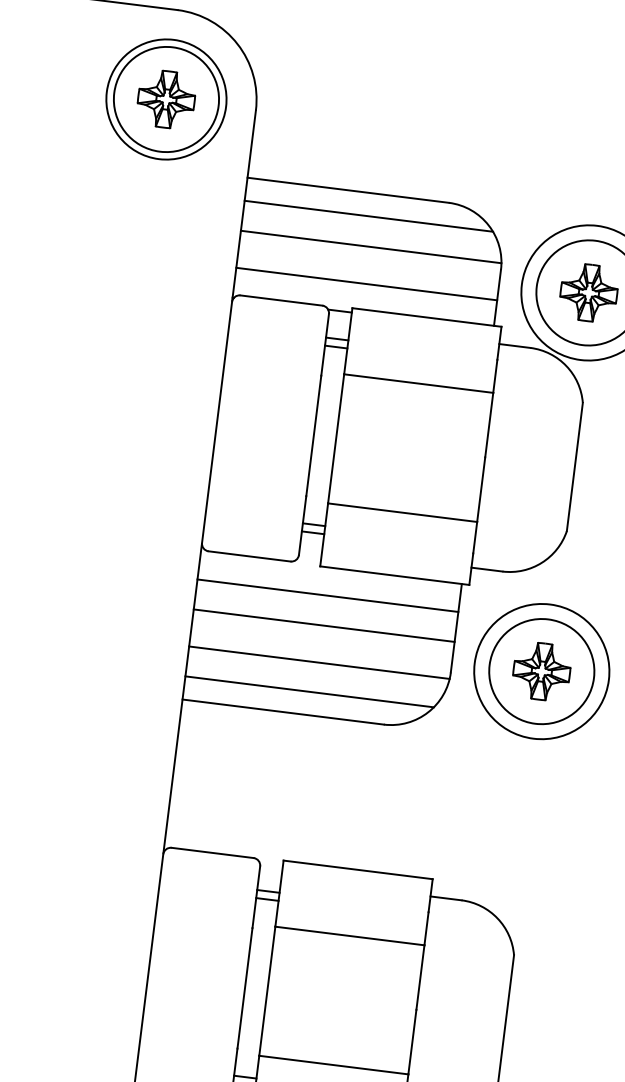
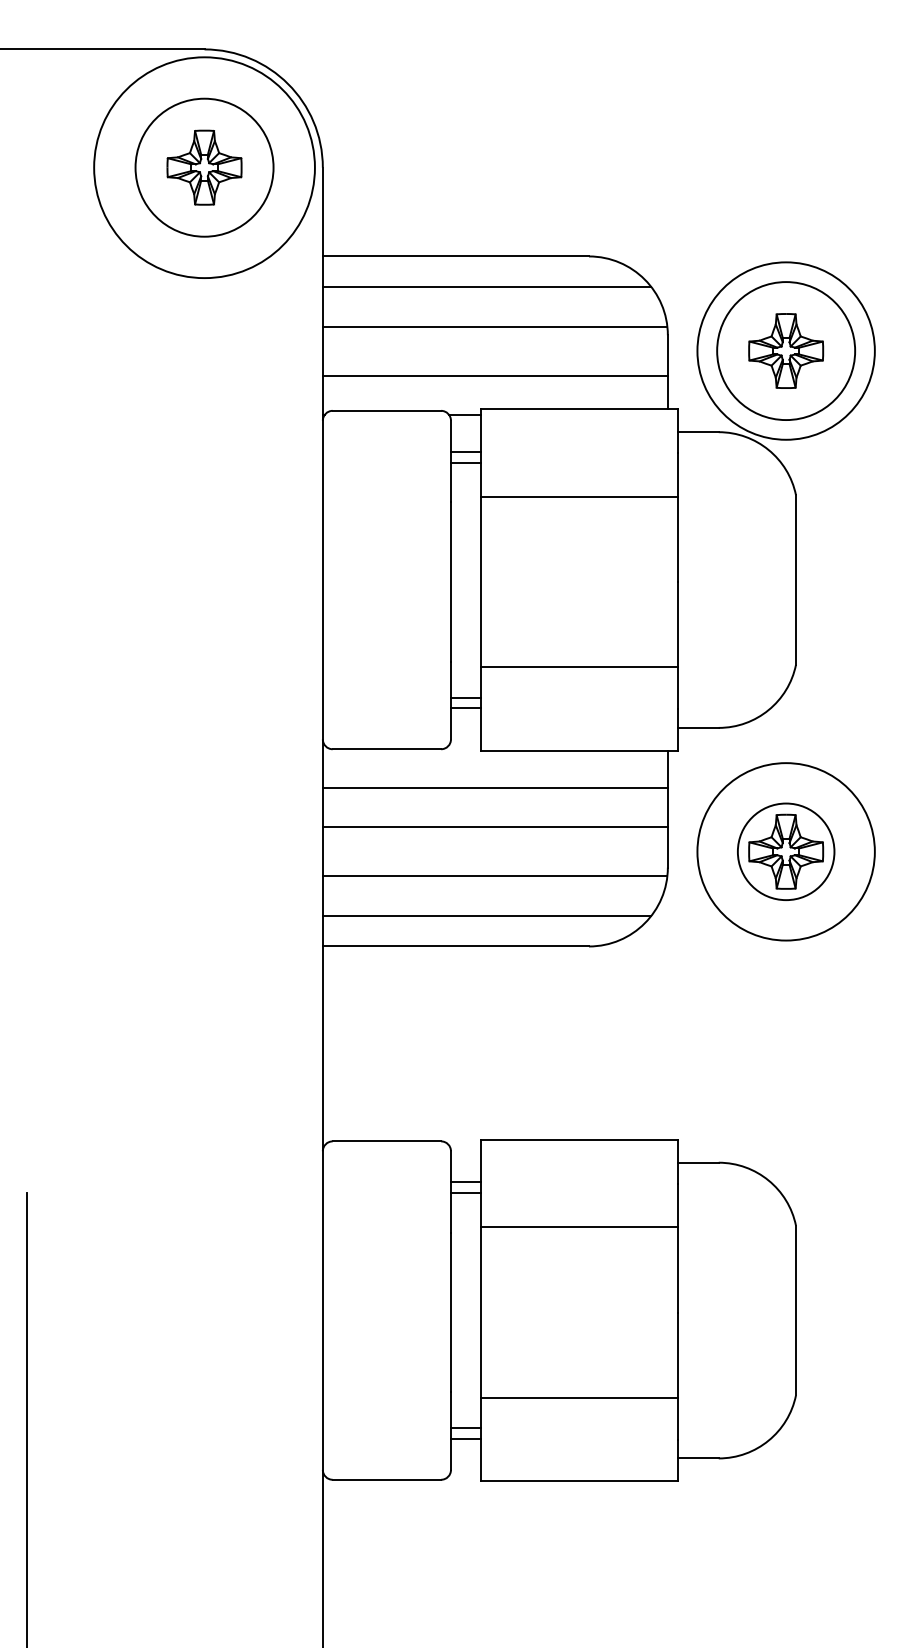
circle: (166, 99) -> (204, 167), size x1.4
circle: (542, 671) -> (786, 851), size x0.7

